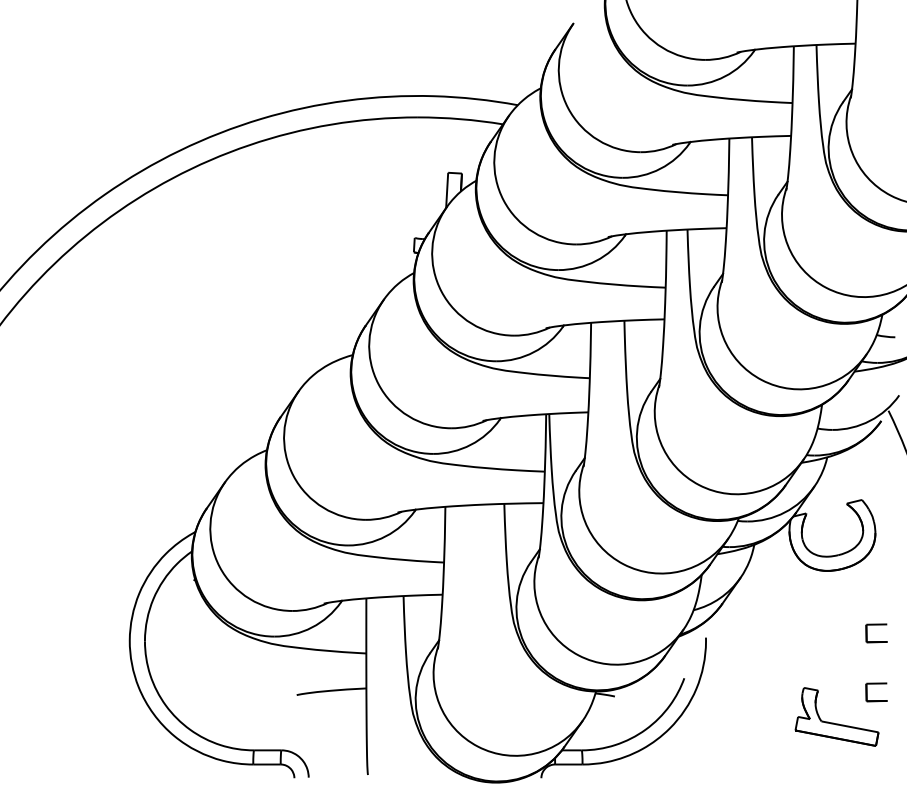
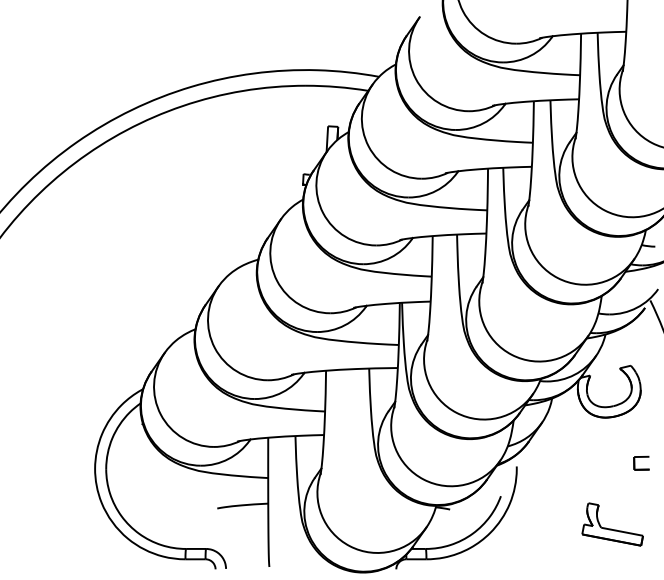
part: (876, 684) -> (641, 500), removed

